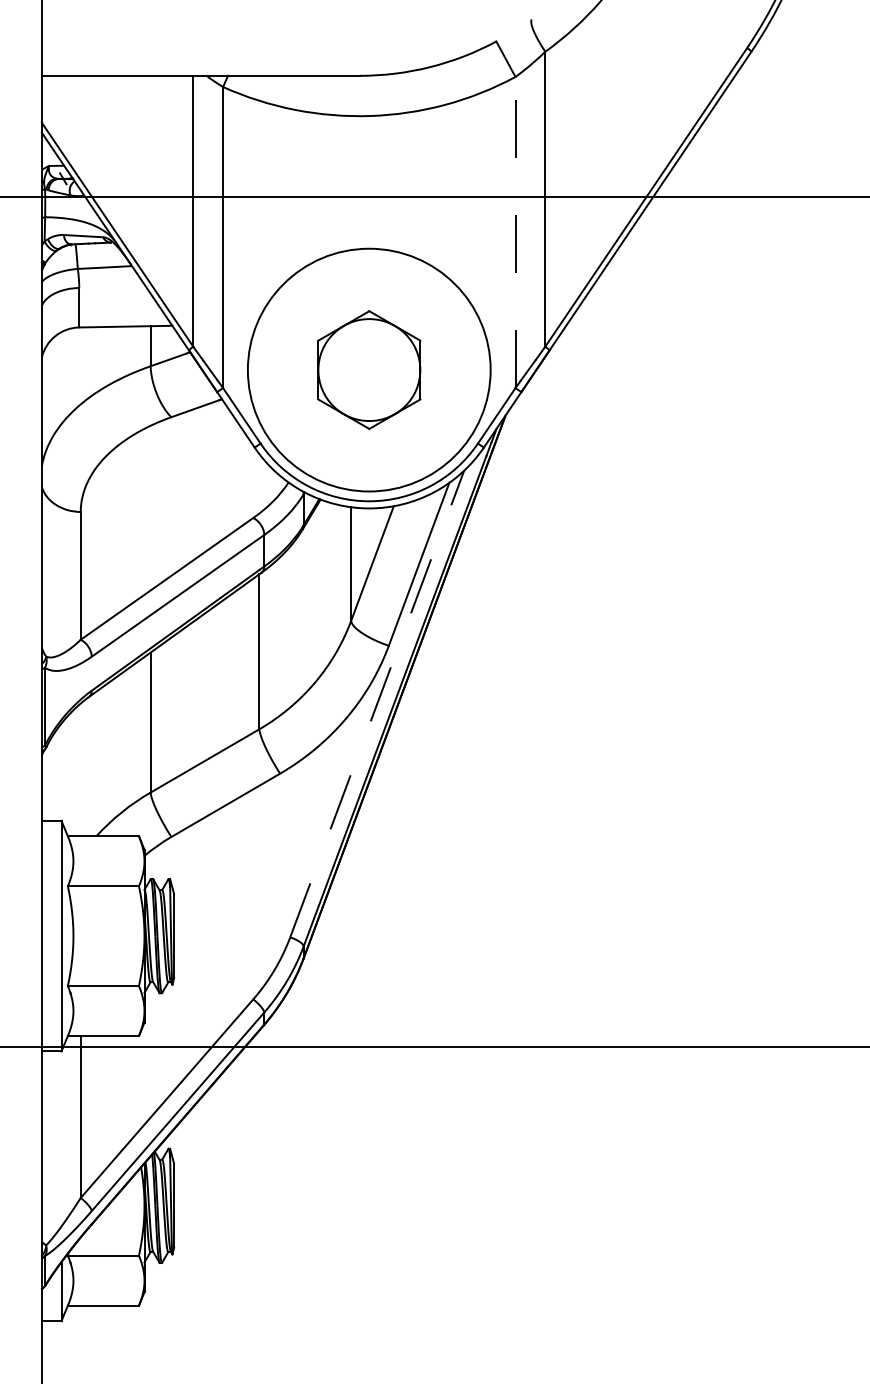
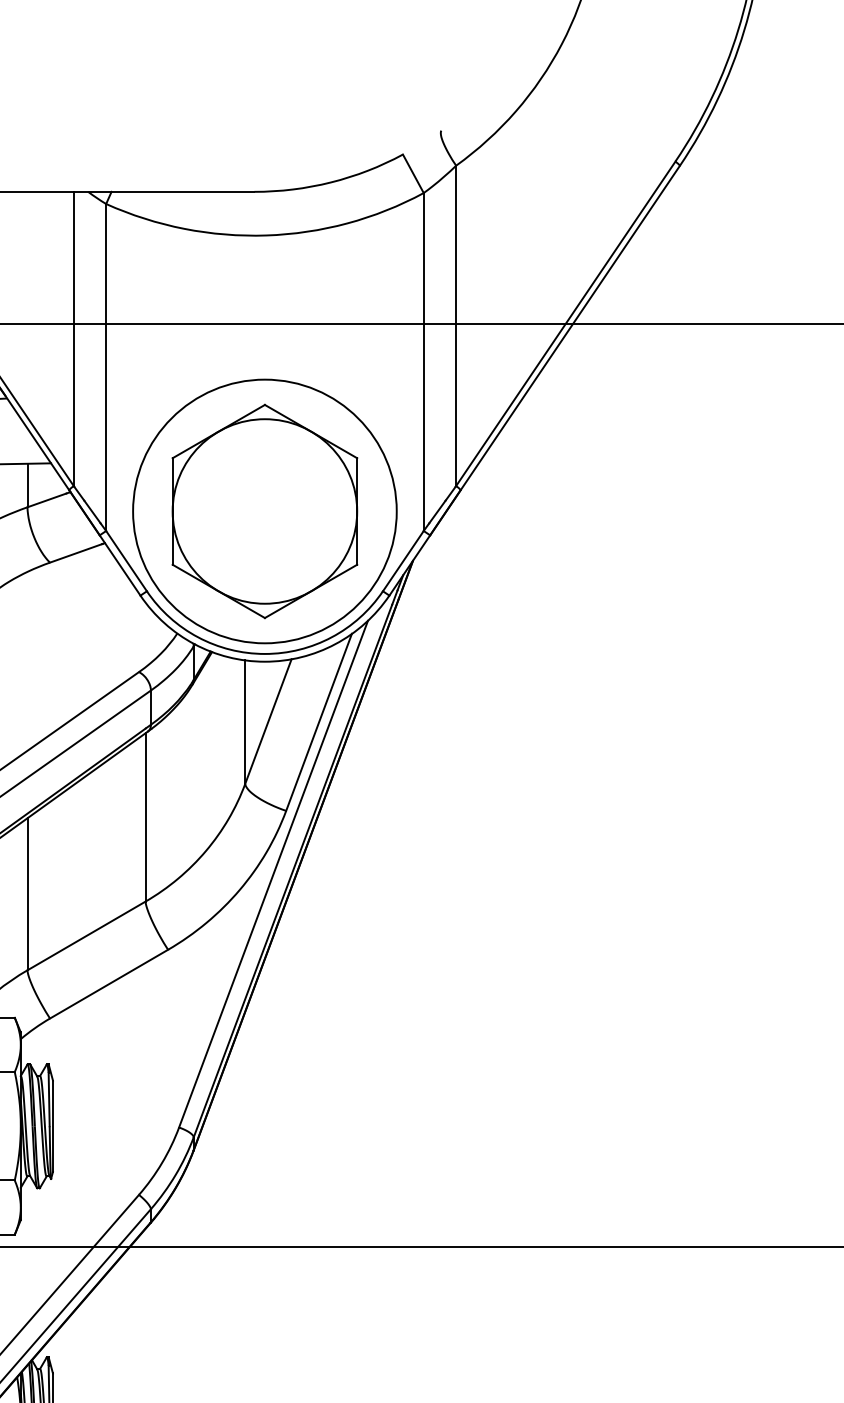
line: (515, 232) -> (423, 362), dashed -> solid
part: (369, 369) -> (265, 510), size x1.67
line: (377, 704) -> (273, 874), dashed -> solid

